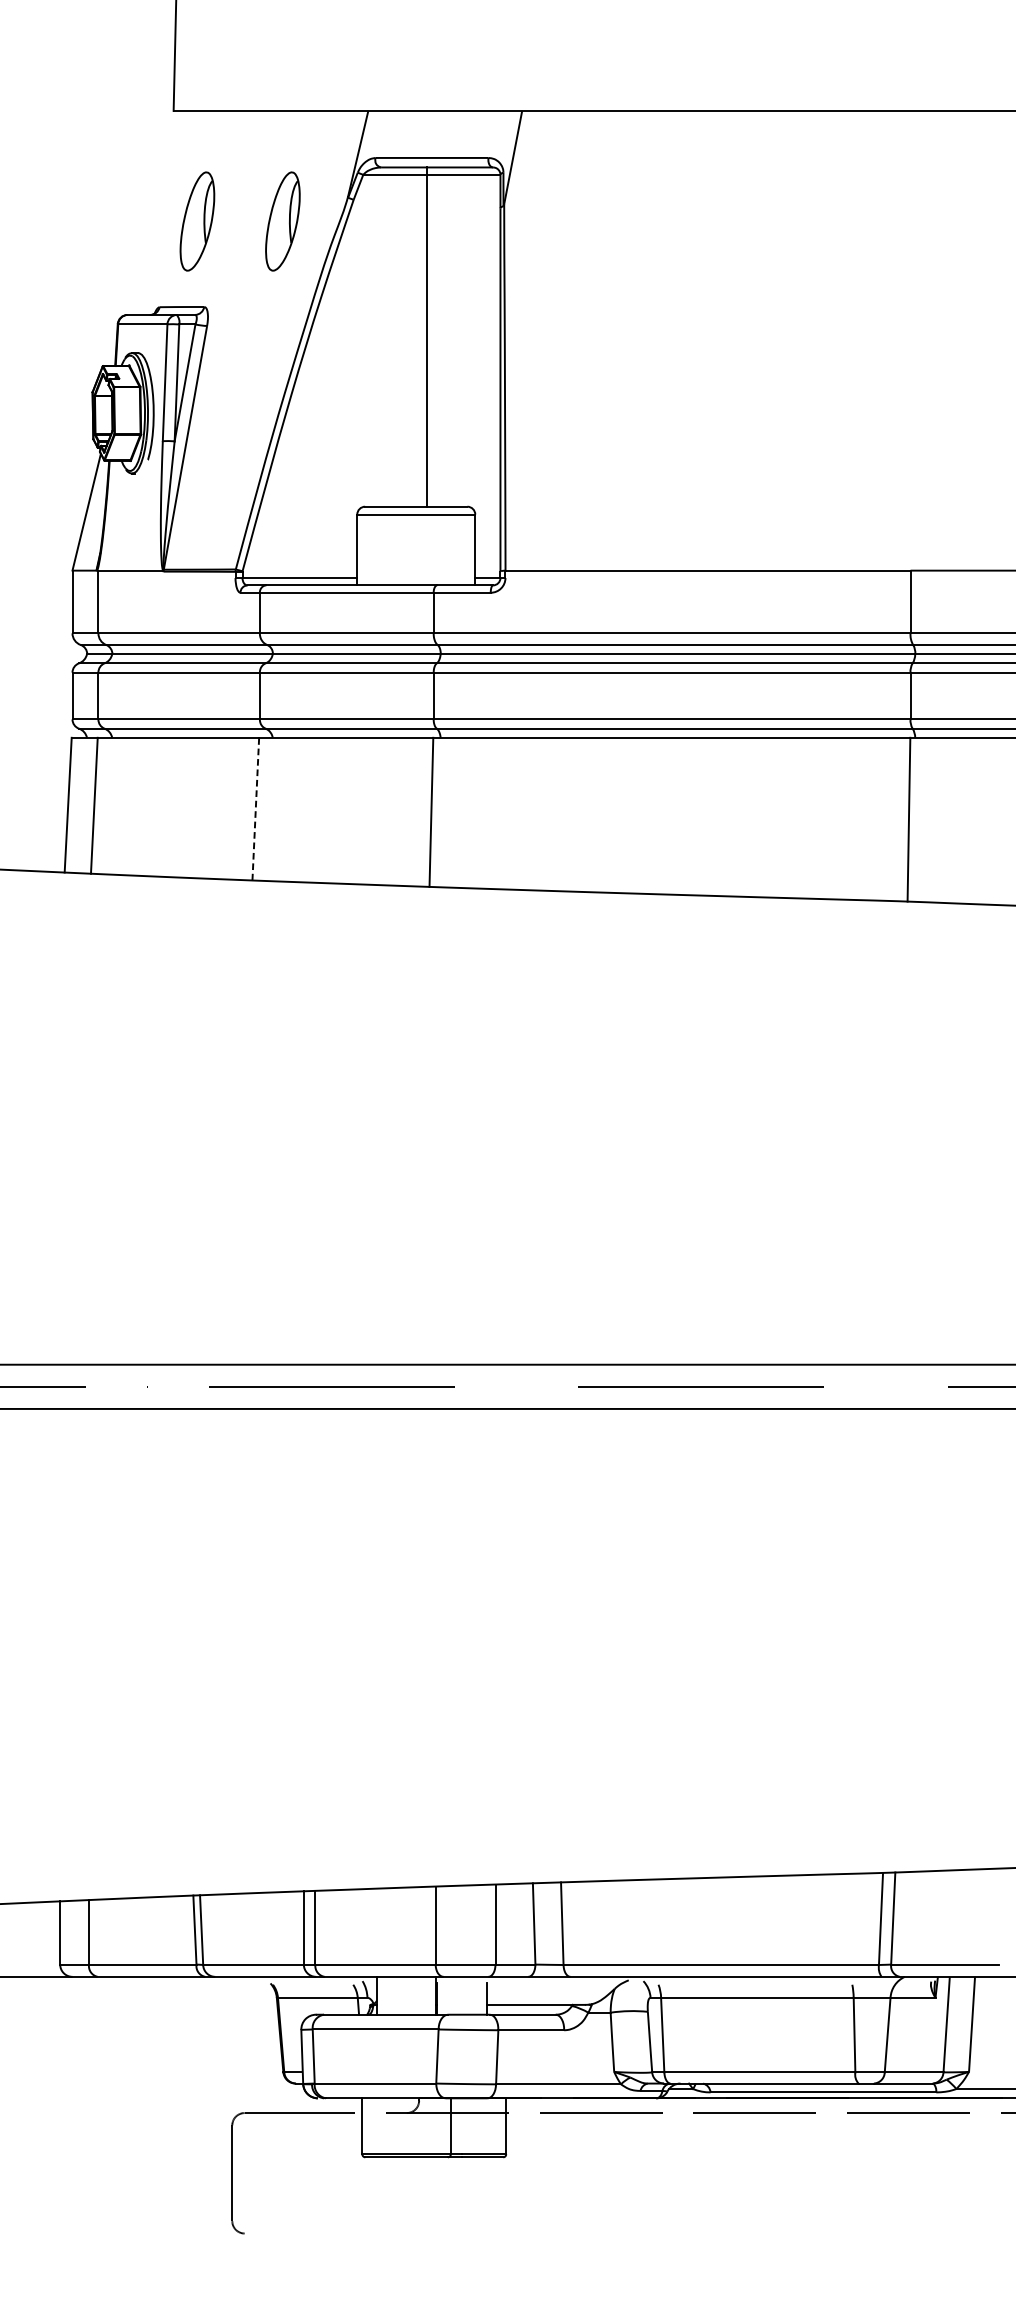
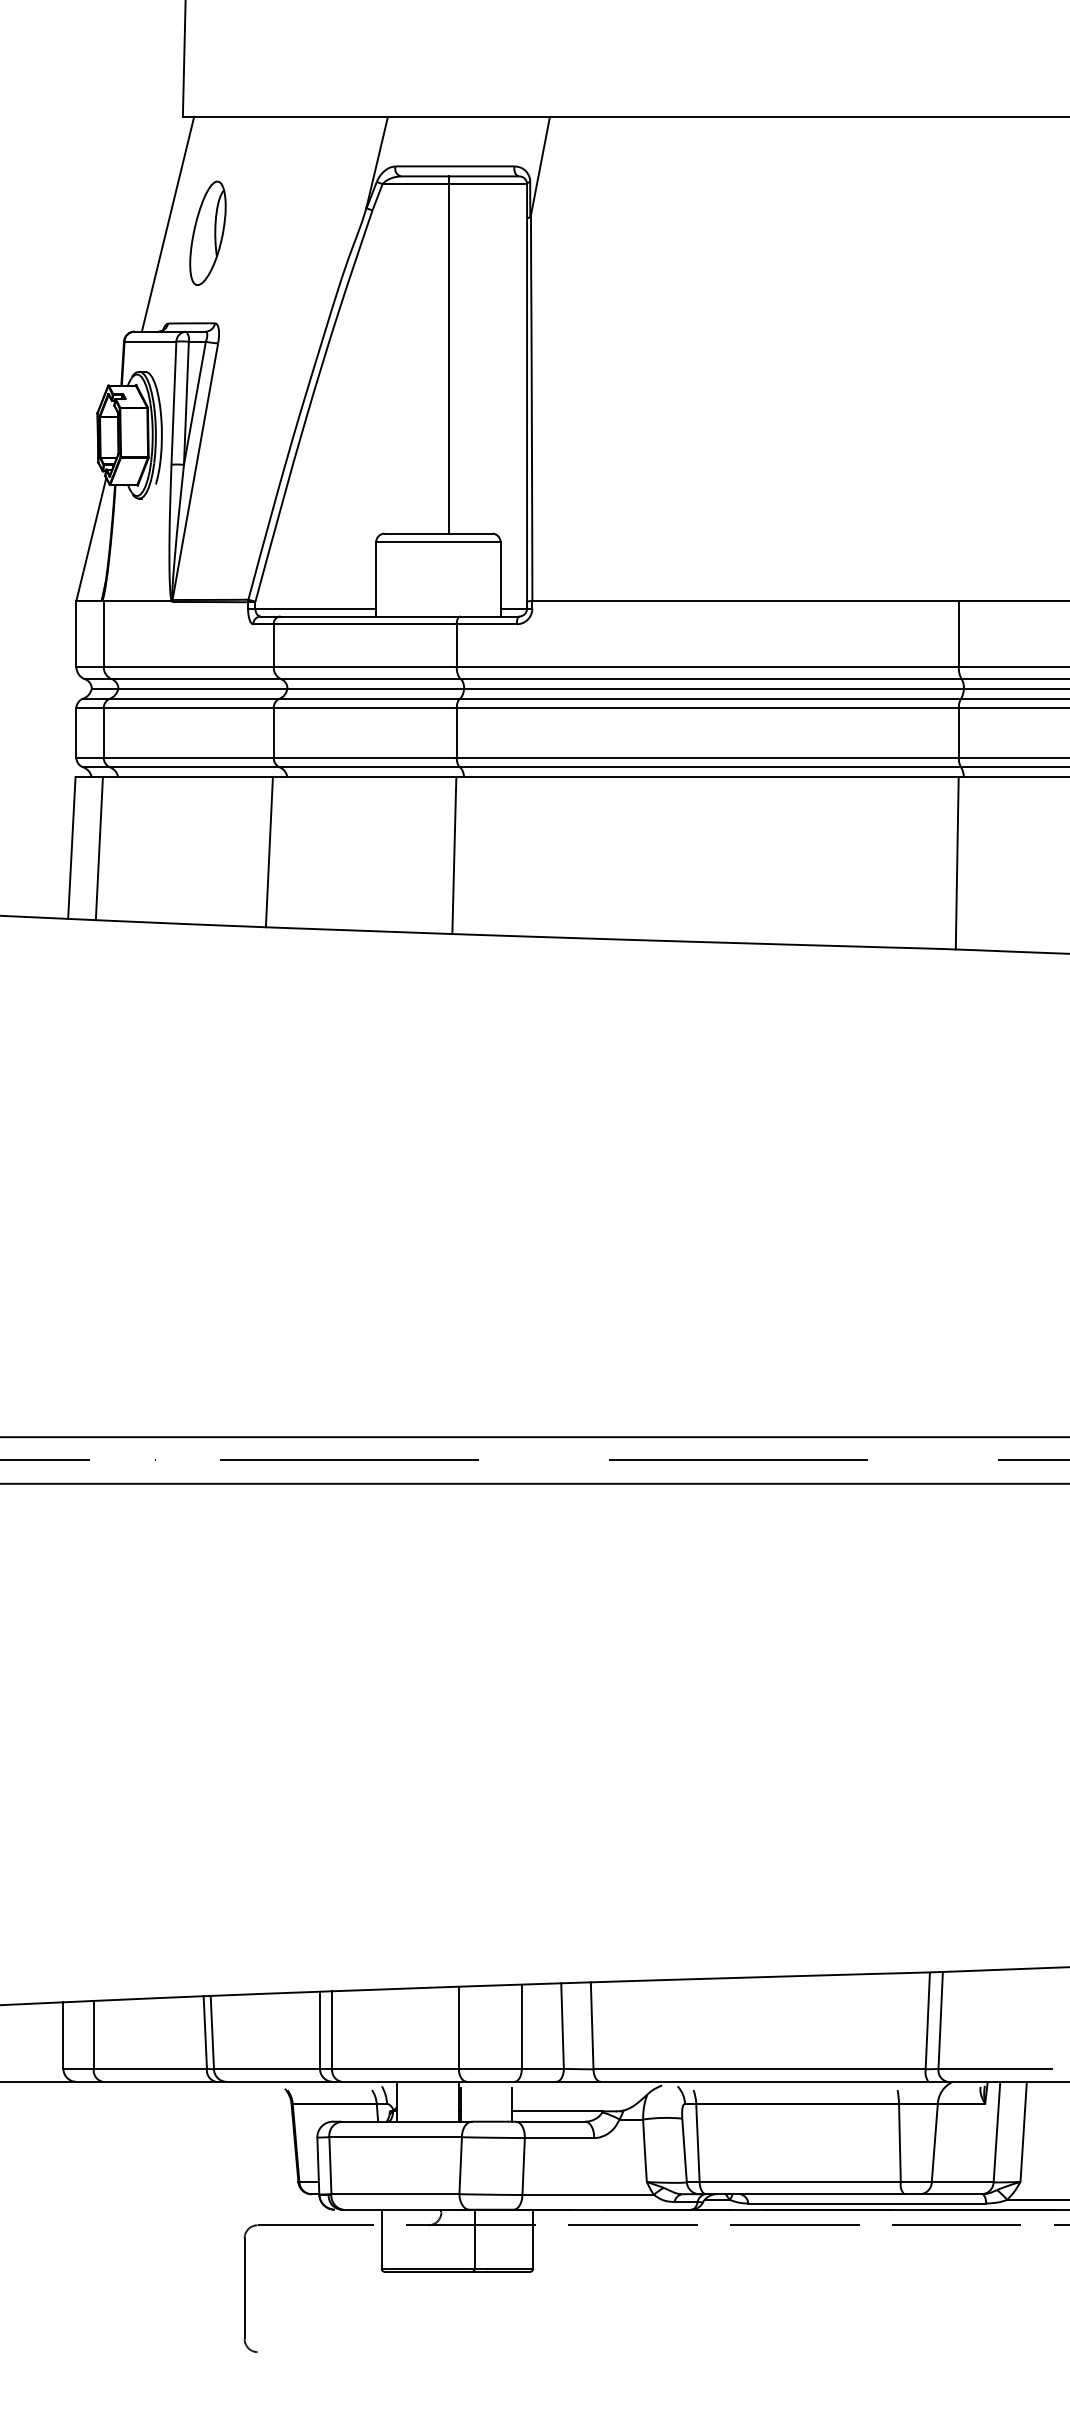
line: (159, 212) -> (167, 223), added
part: (282, 220) -> (297, 232), removed
line: (255, 808) -> (269, 851), dashed -> solid

